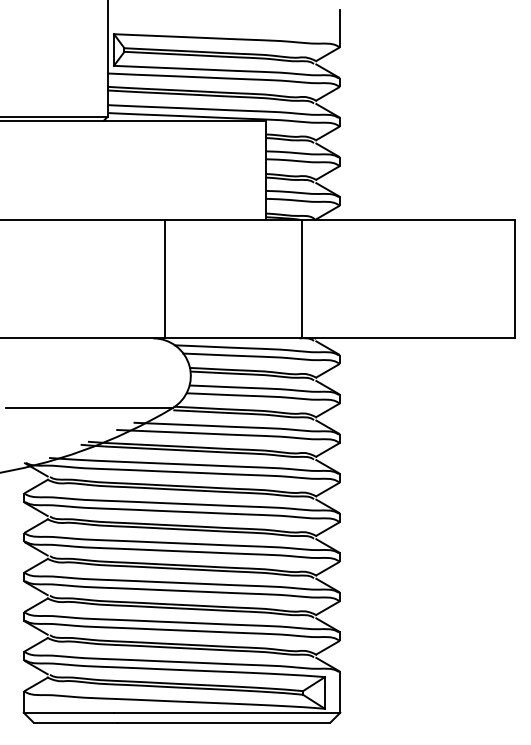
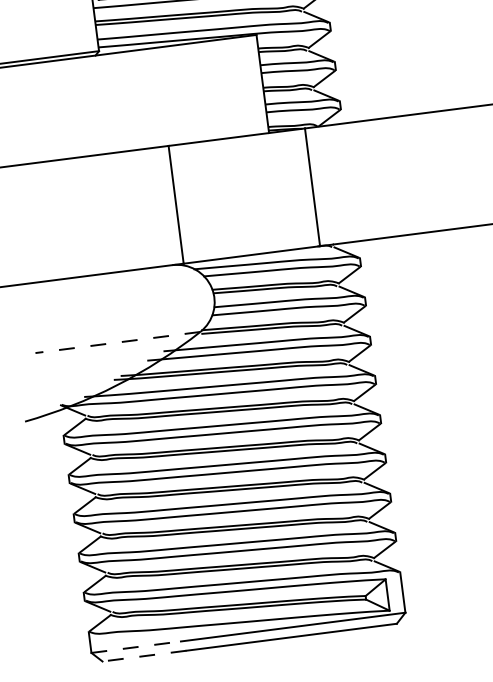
line: (88, 408) -> (116, 342), solid -> dashed
line: (69, 712) -> (136, 646), solid -> dashed
line: (75, 722) -> (143, 656), solid -> dashed

